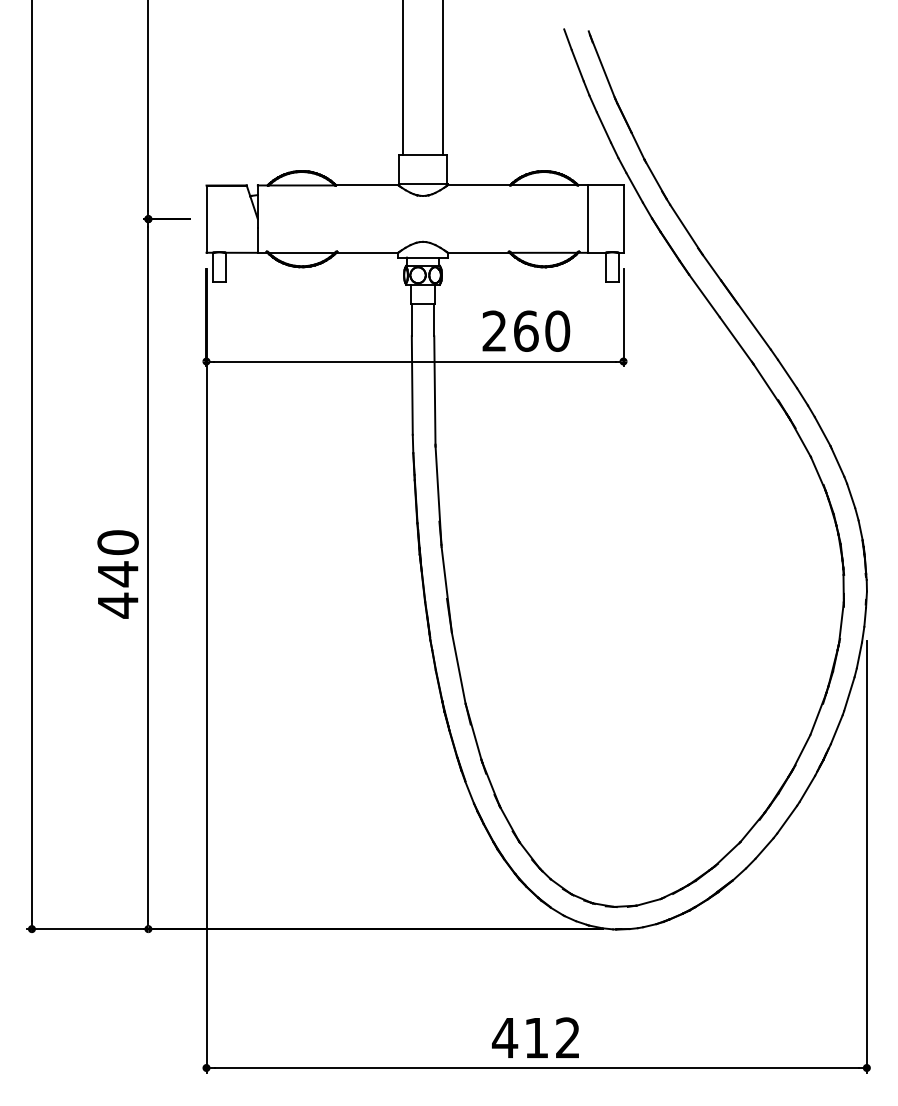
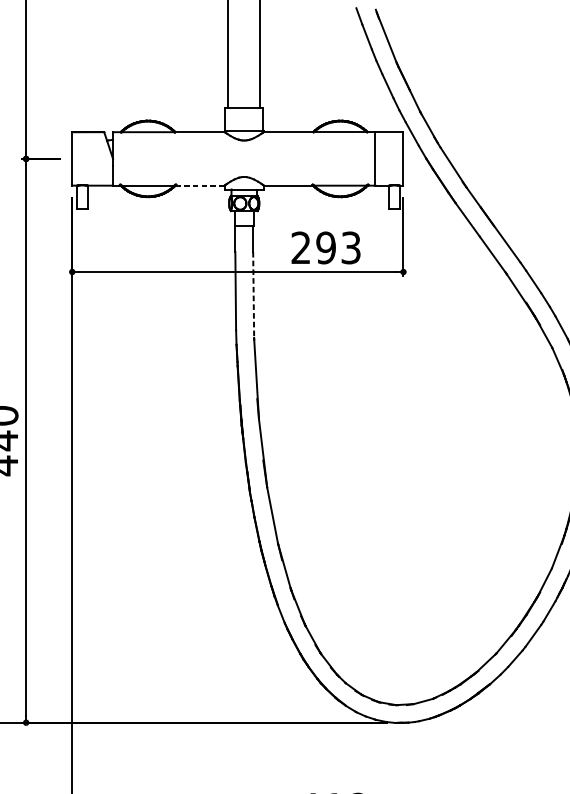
line: (367, 252) -> (200, 185), solid -> dashed
text: (541, 330) -> (338, 247), 260 -> 293
line: (434, 390) -> (253, 295), solid -> dashed

